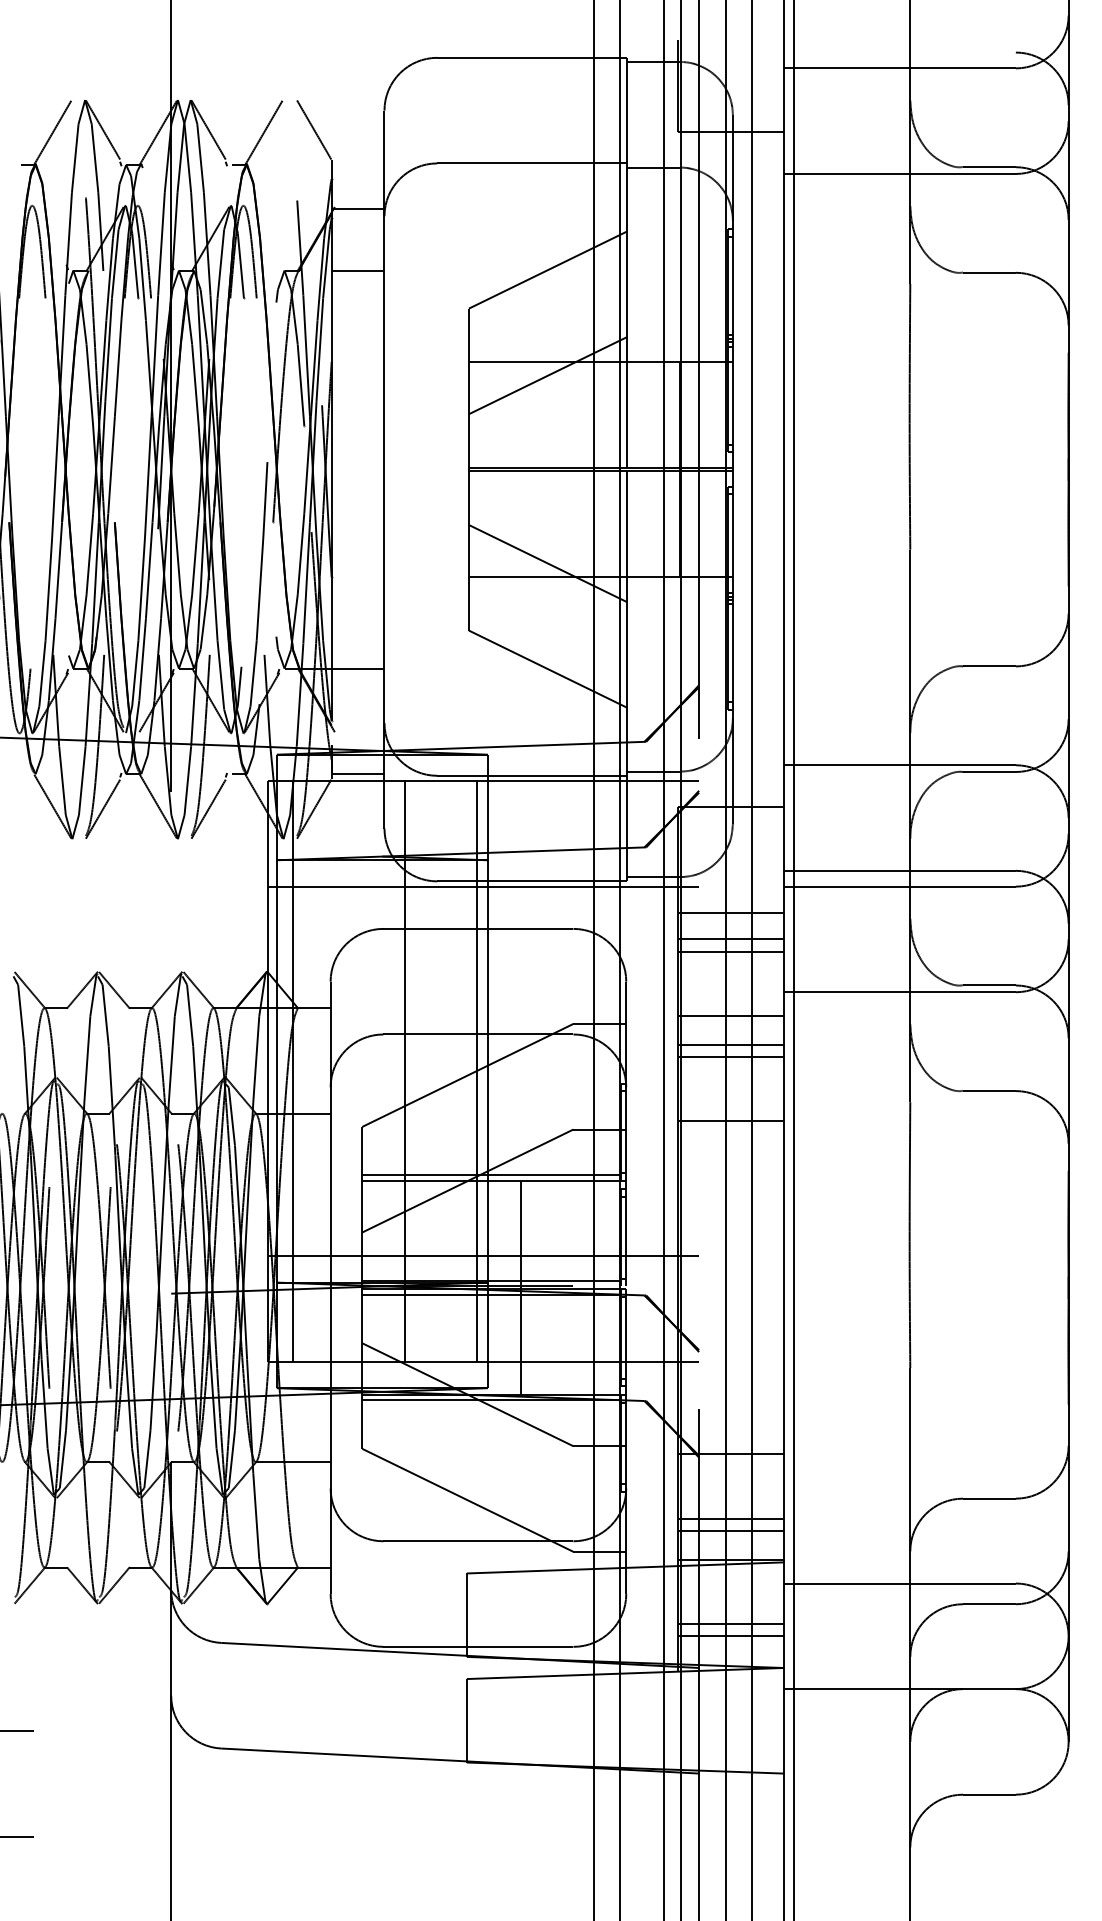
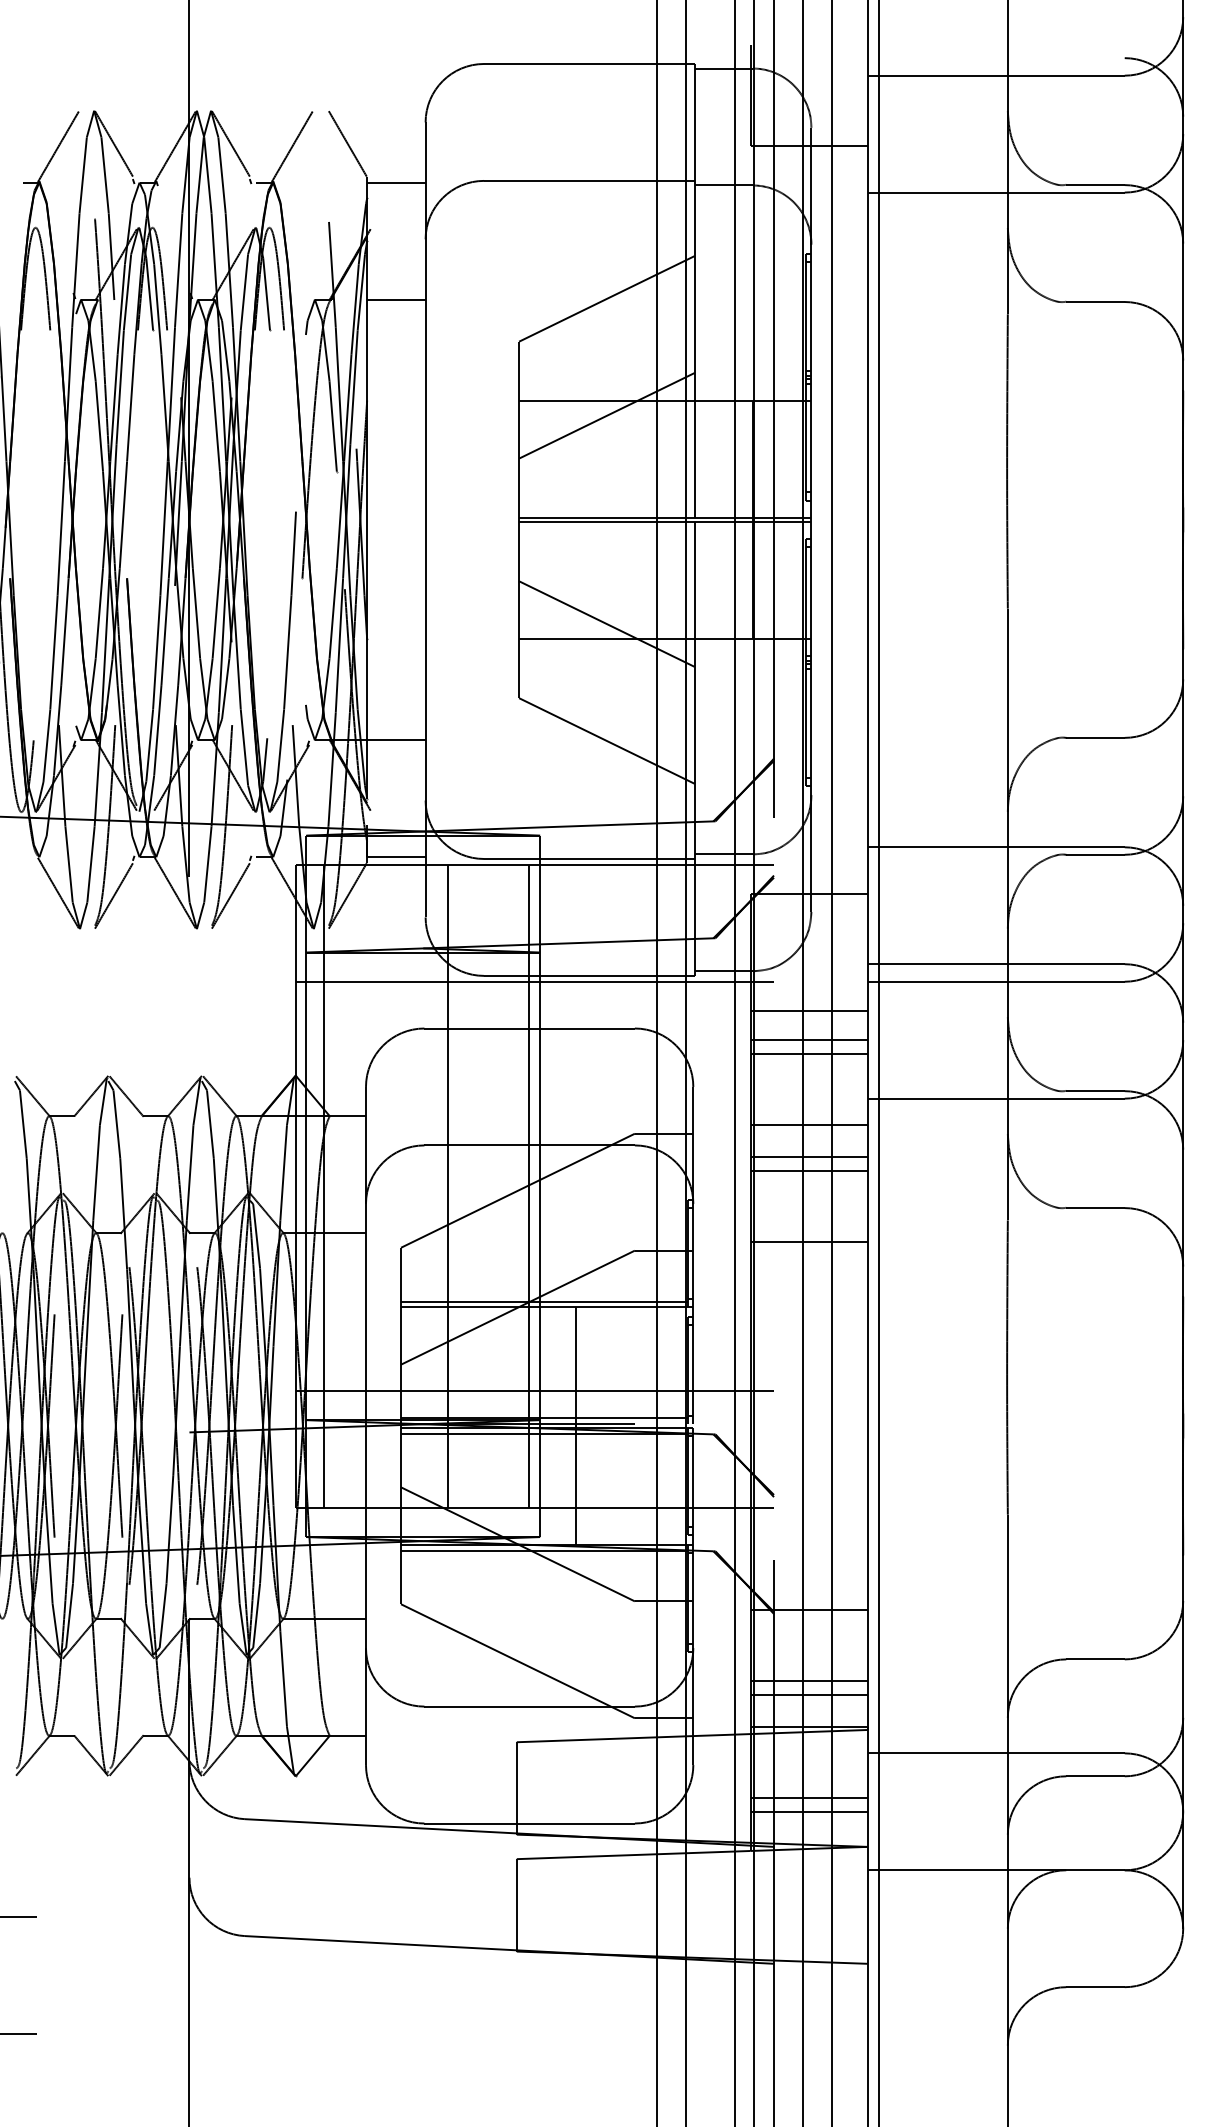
line: (358, 209) -> (396, 182), moved

